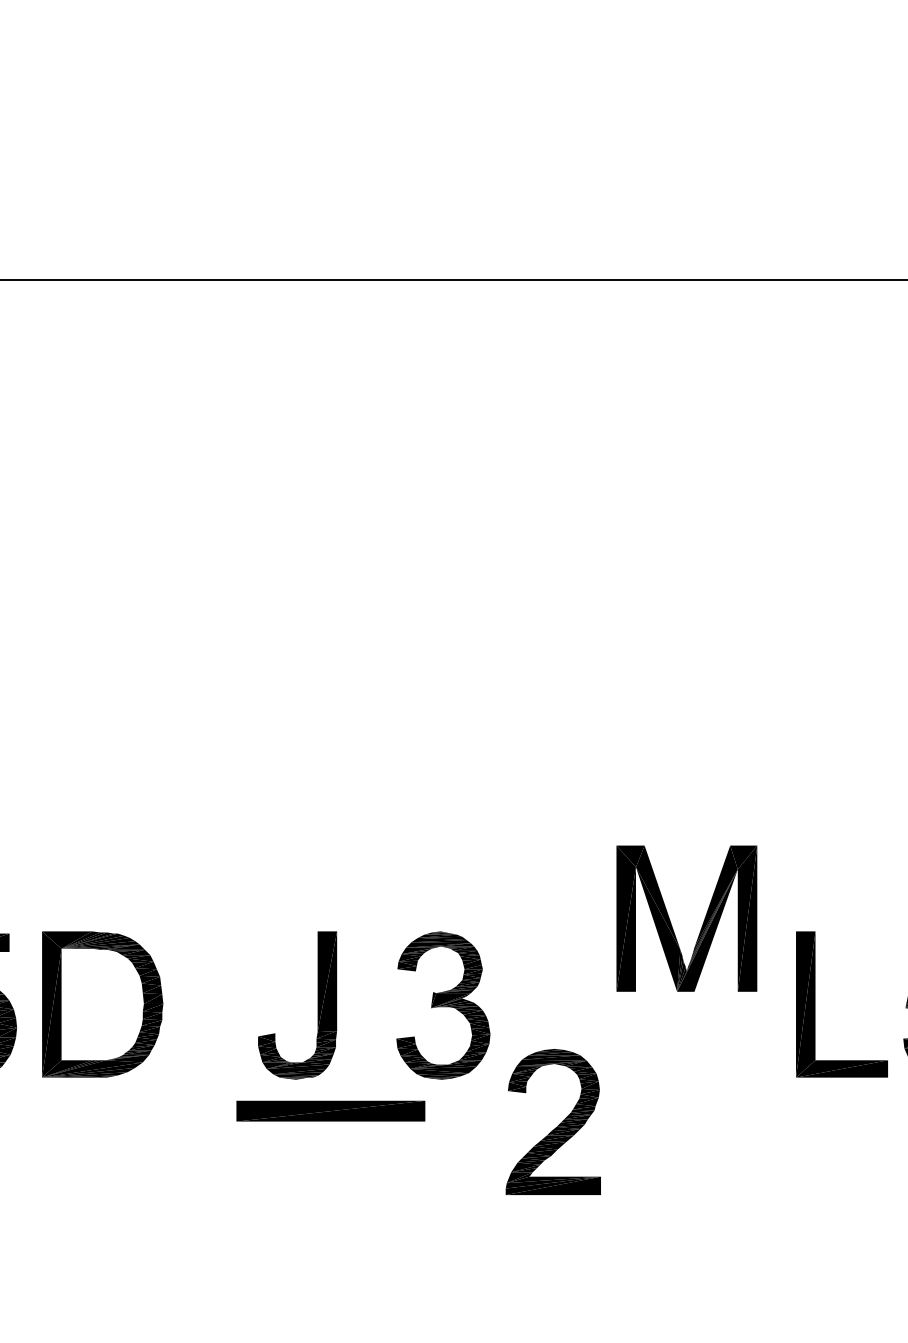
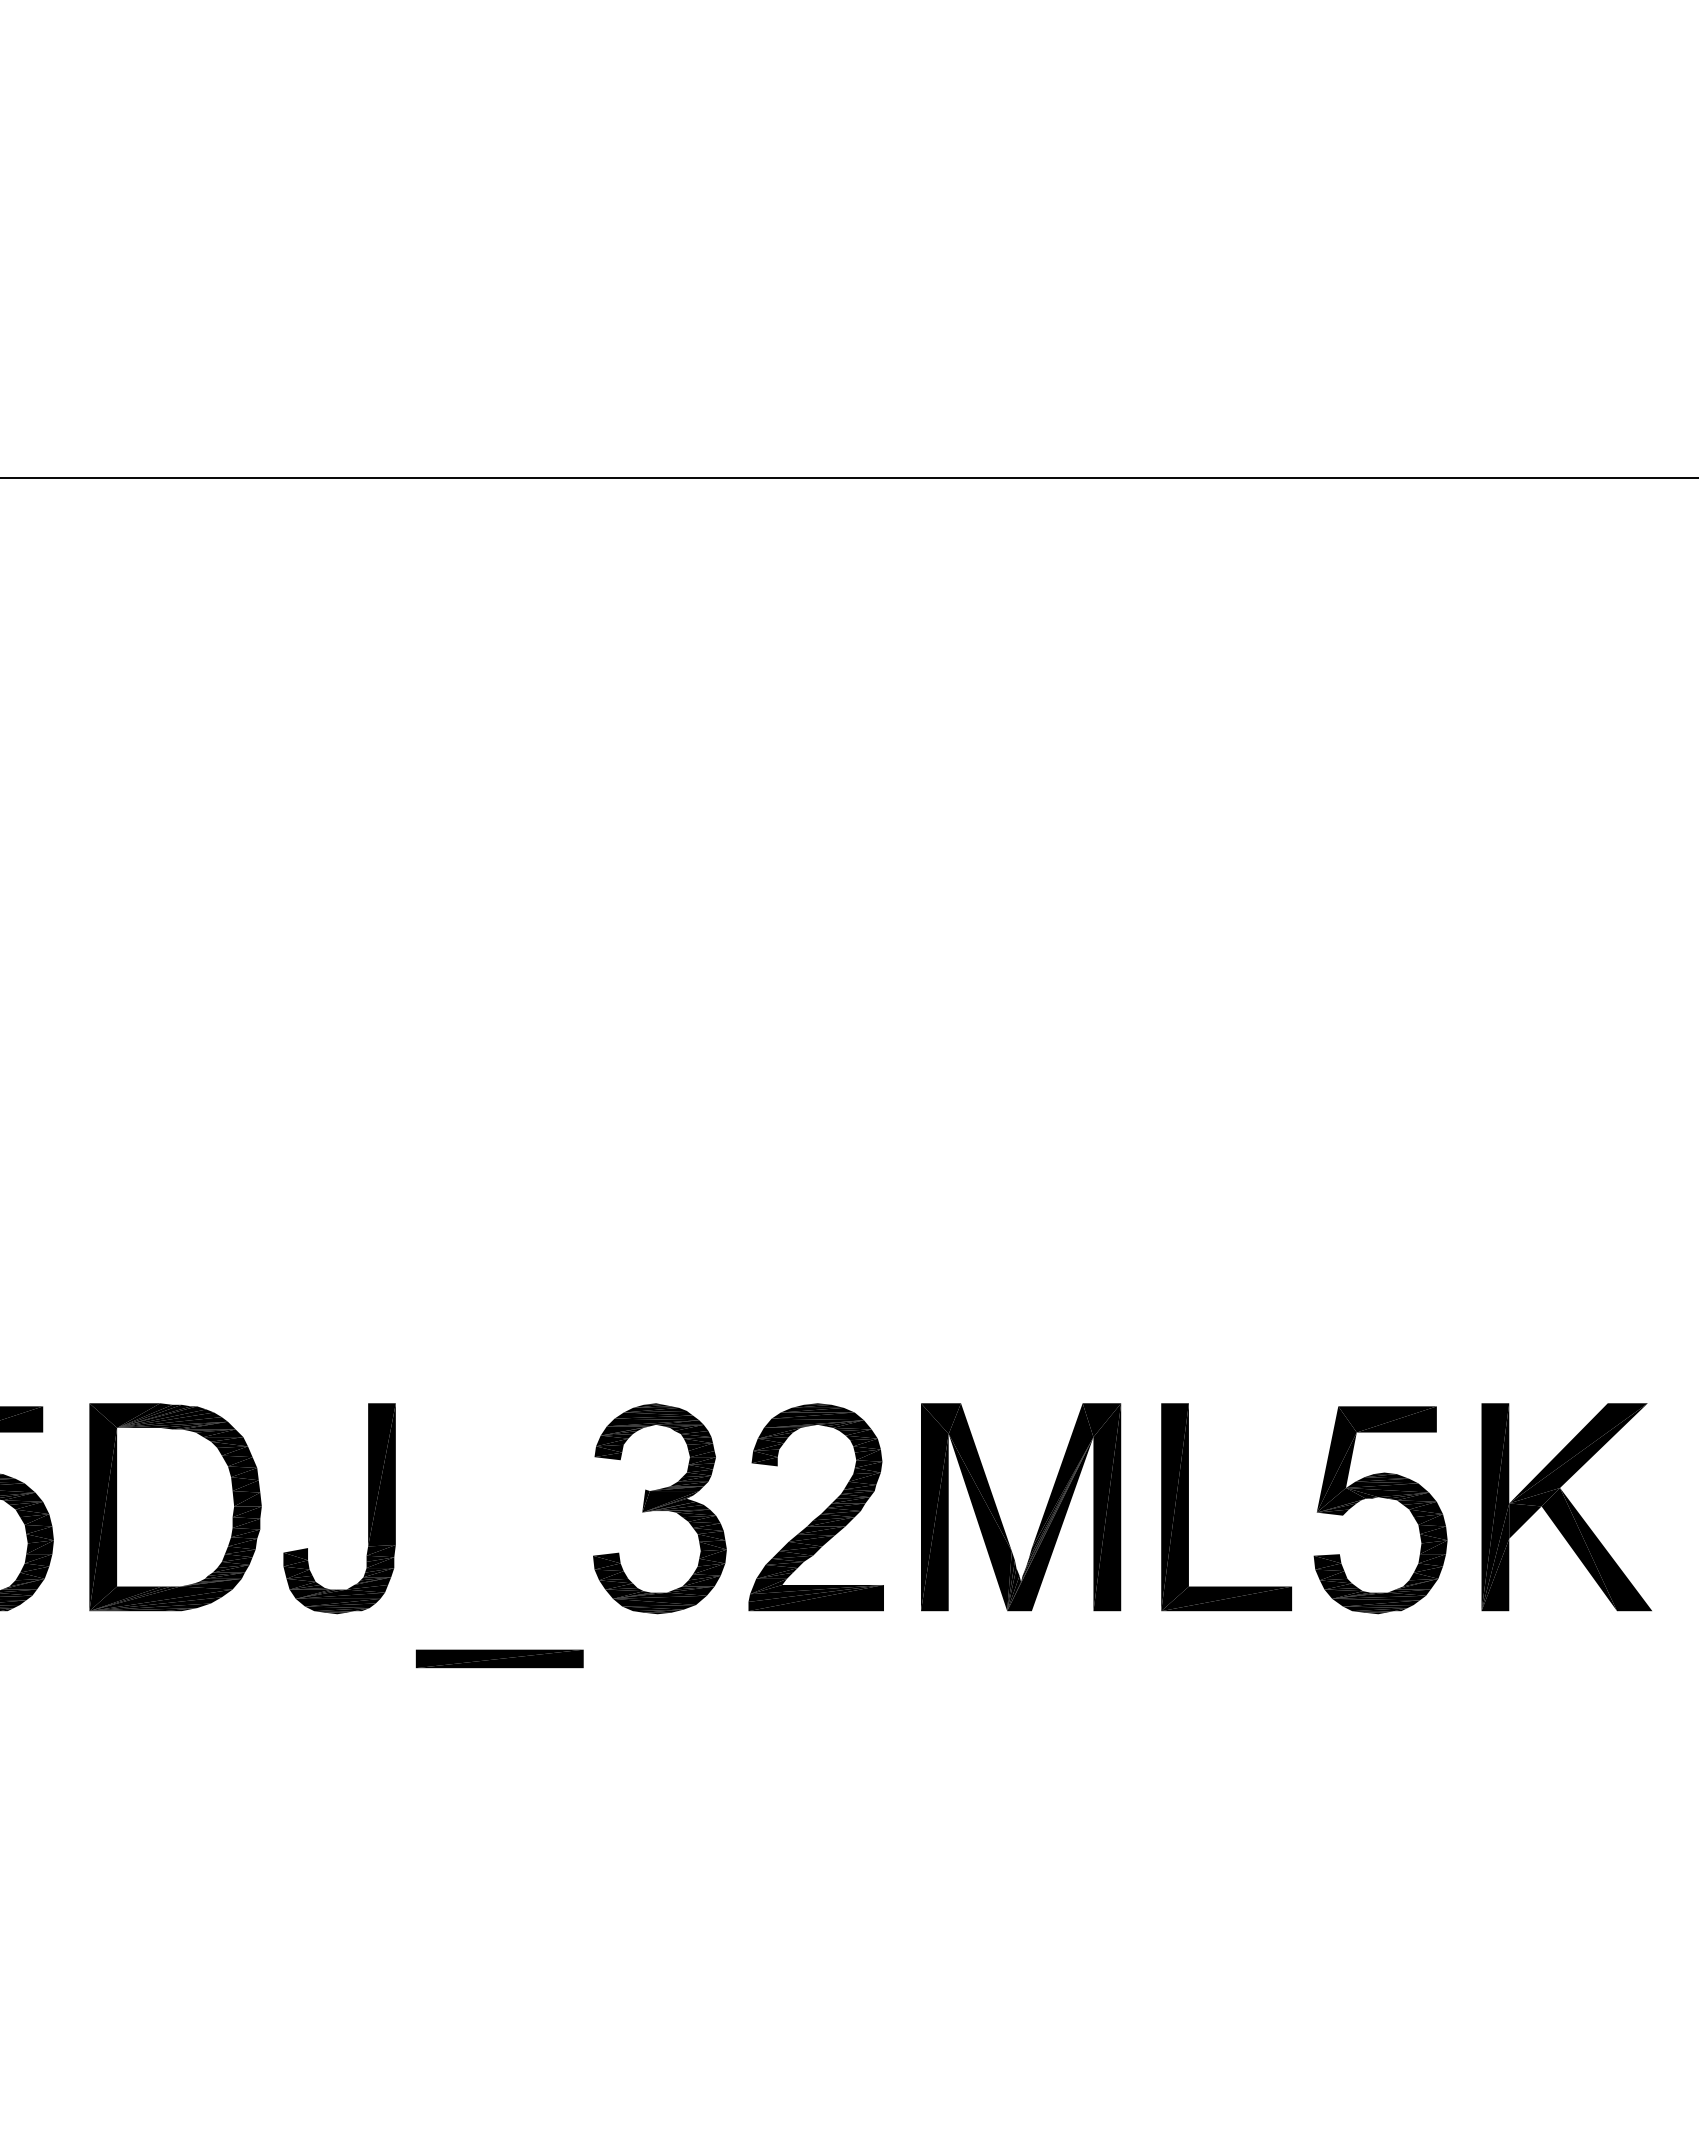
part: (671, 923) -> (999, 1514), moved
part: (317, 1005) -> (368, 1508), moved
part: (330, 1110) -> (499, 1658), size x0.62
part: (557, 1126) -> (821, 1513), moved

